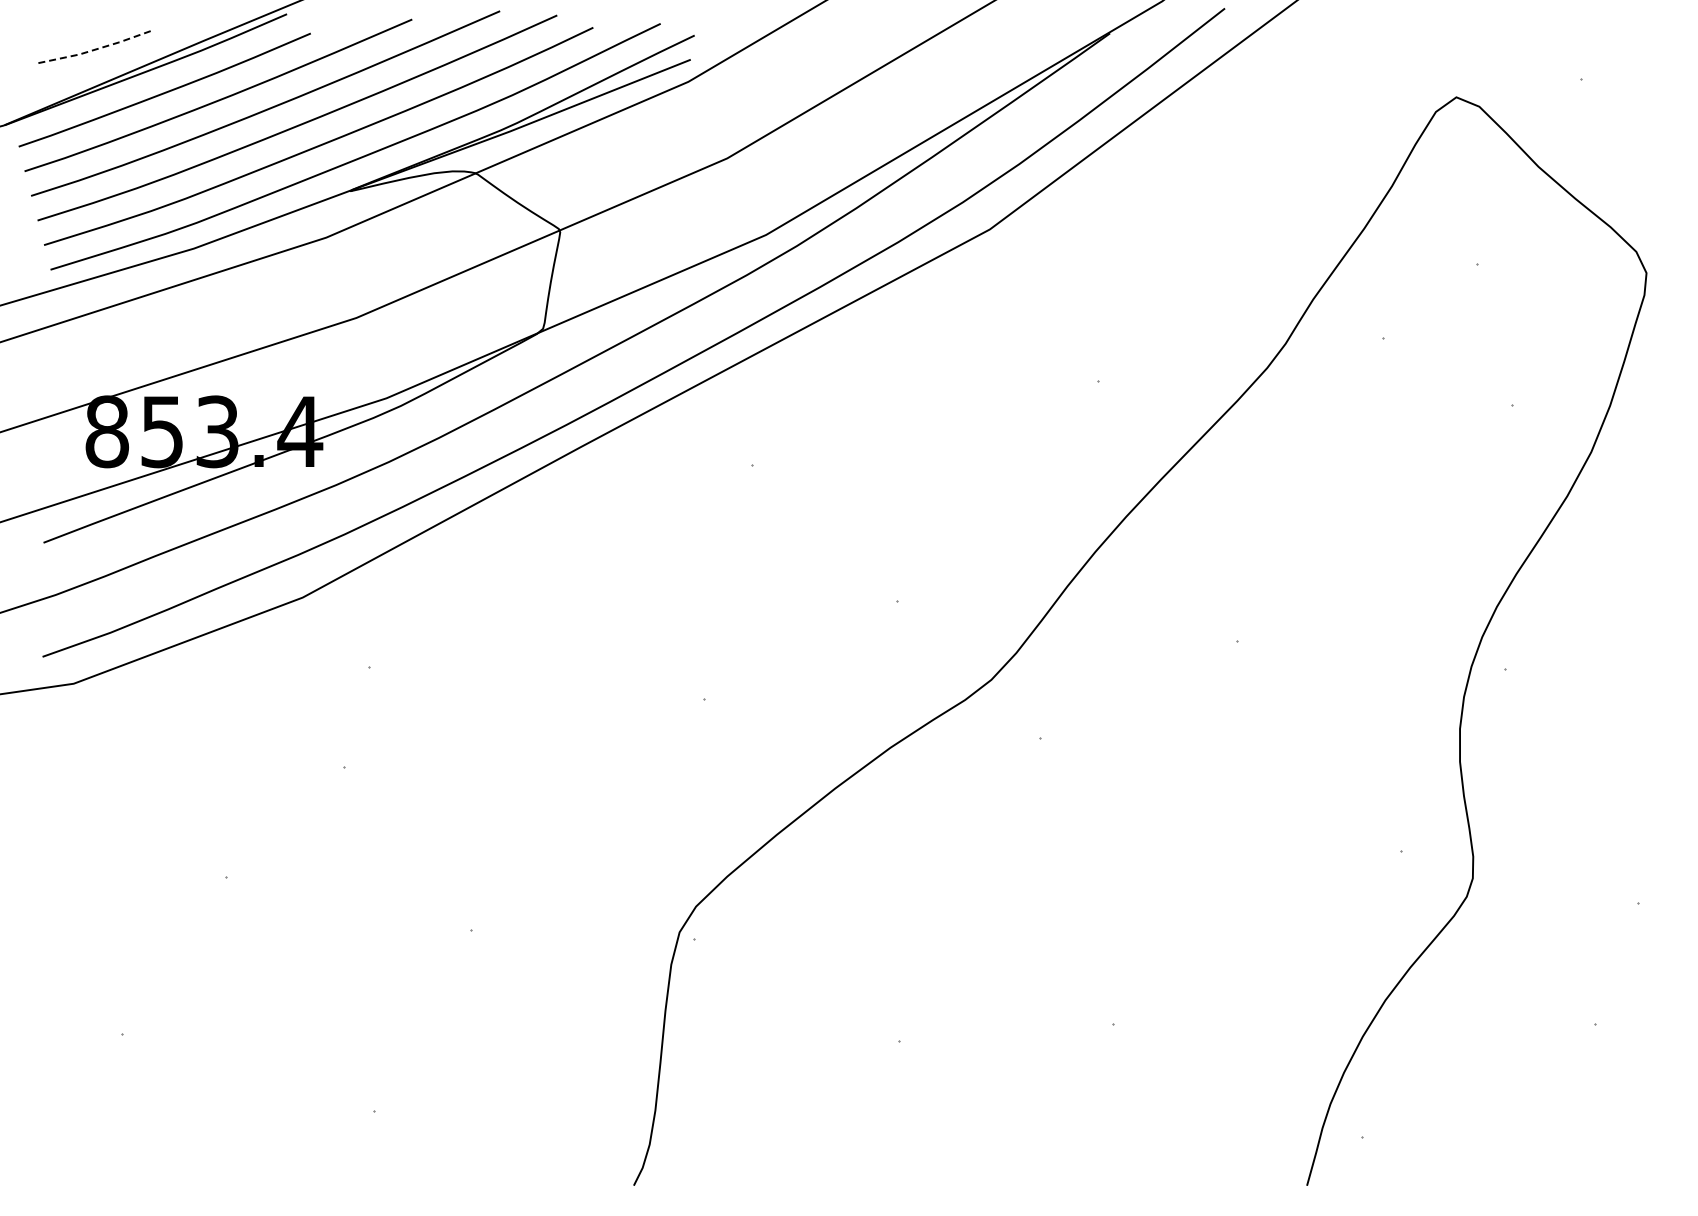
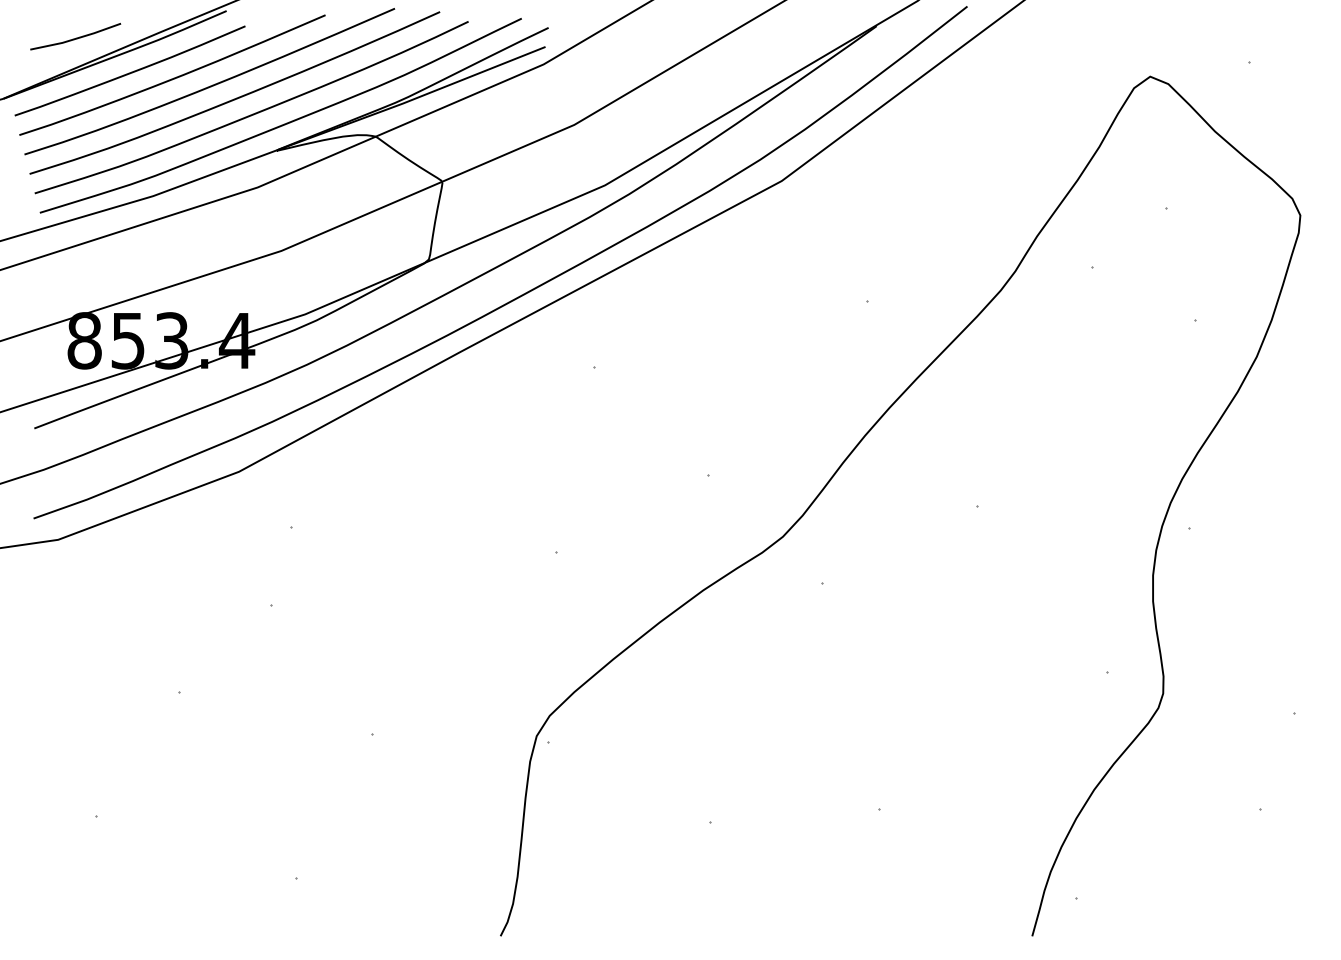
line: (97, 49) -> (76, 38), dashed -> solid

